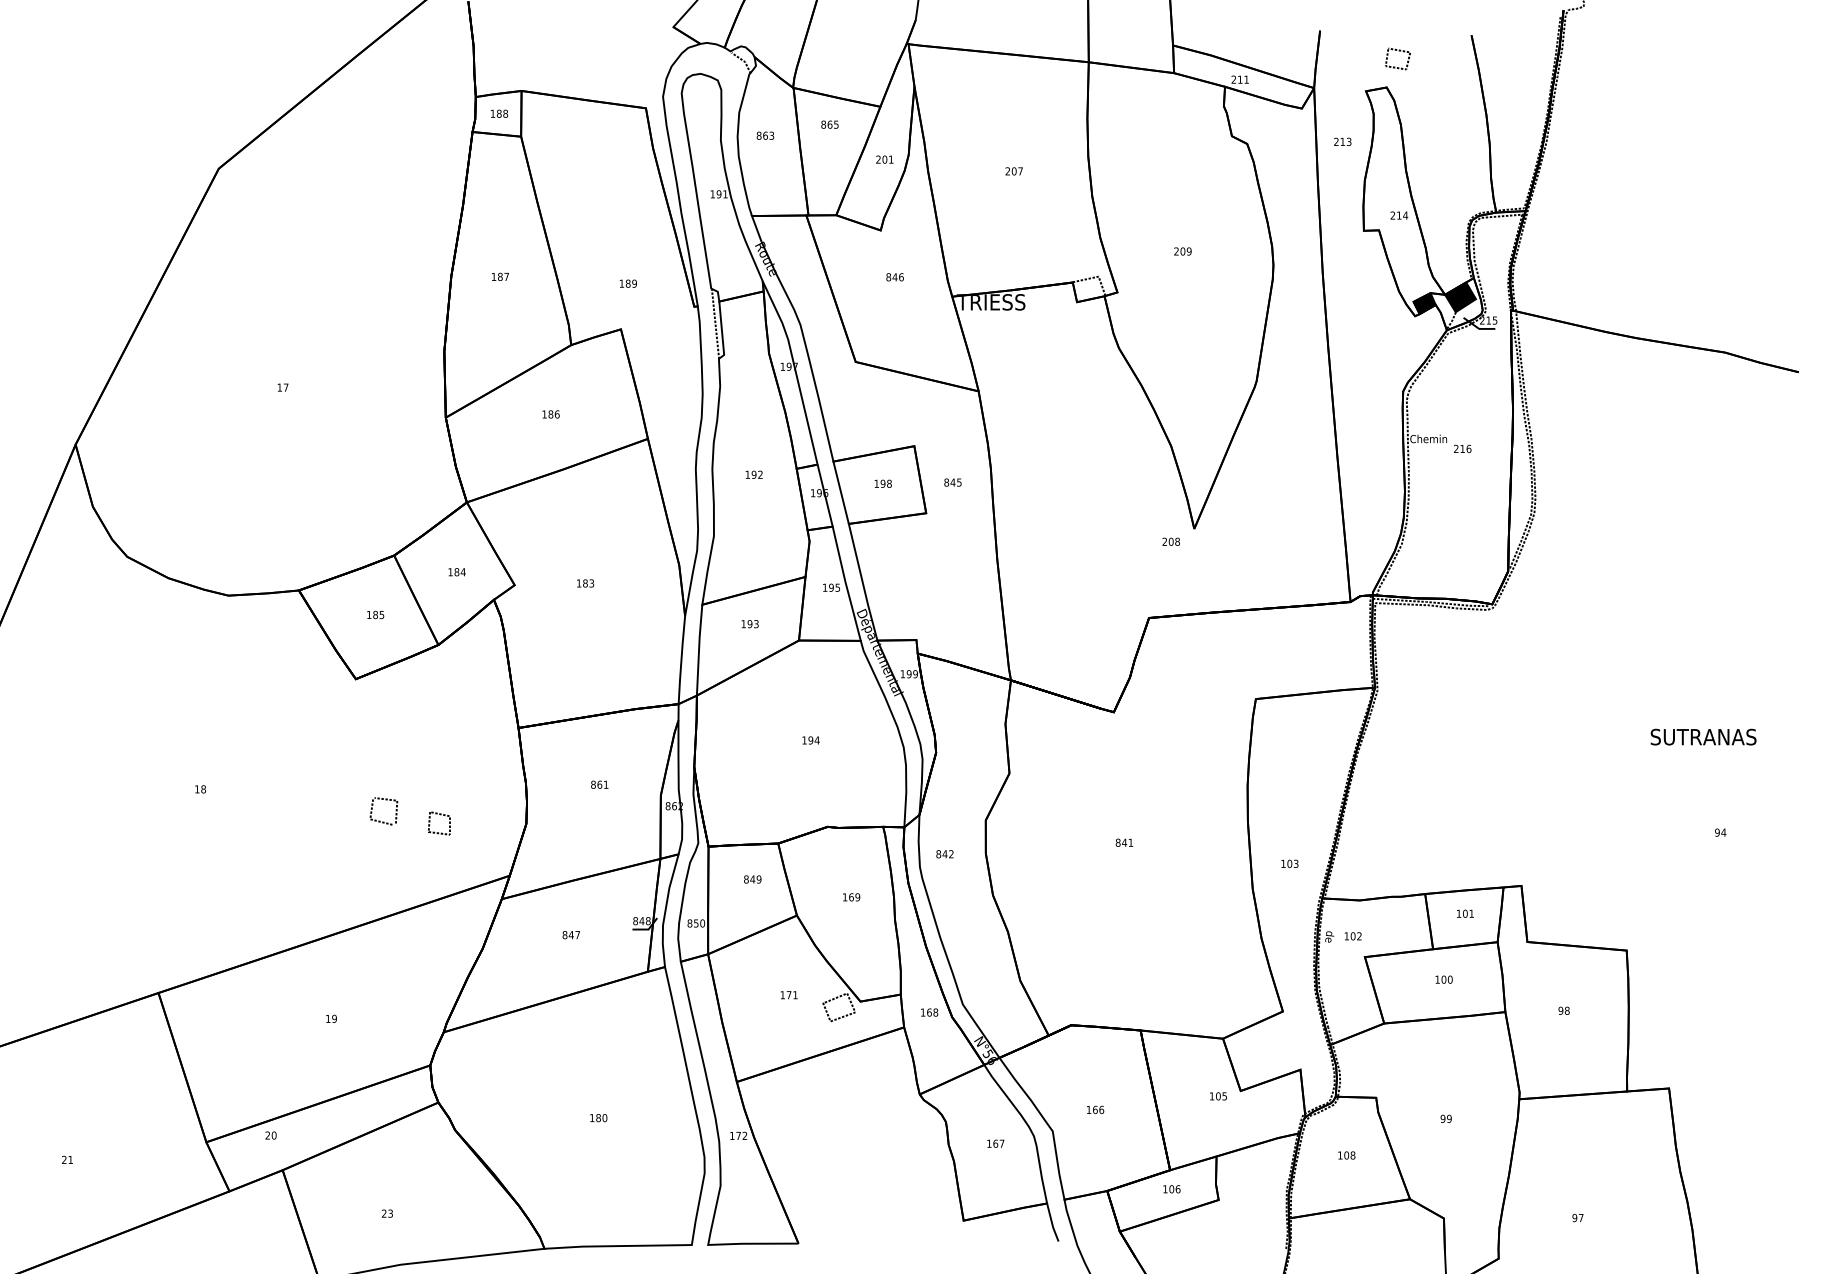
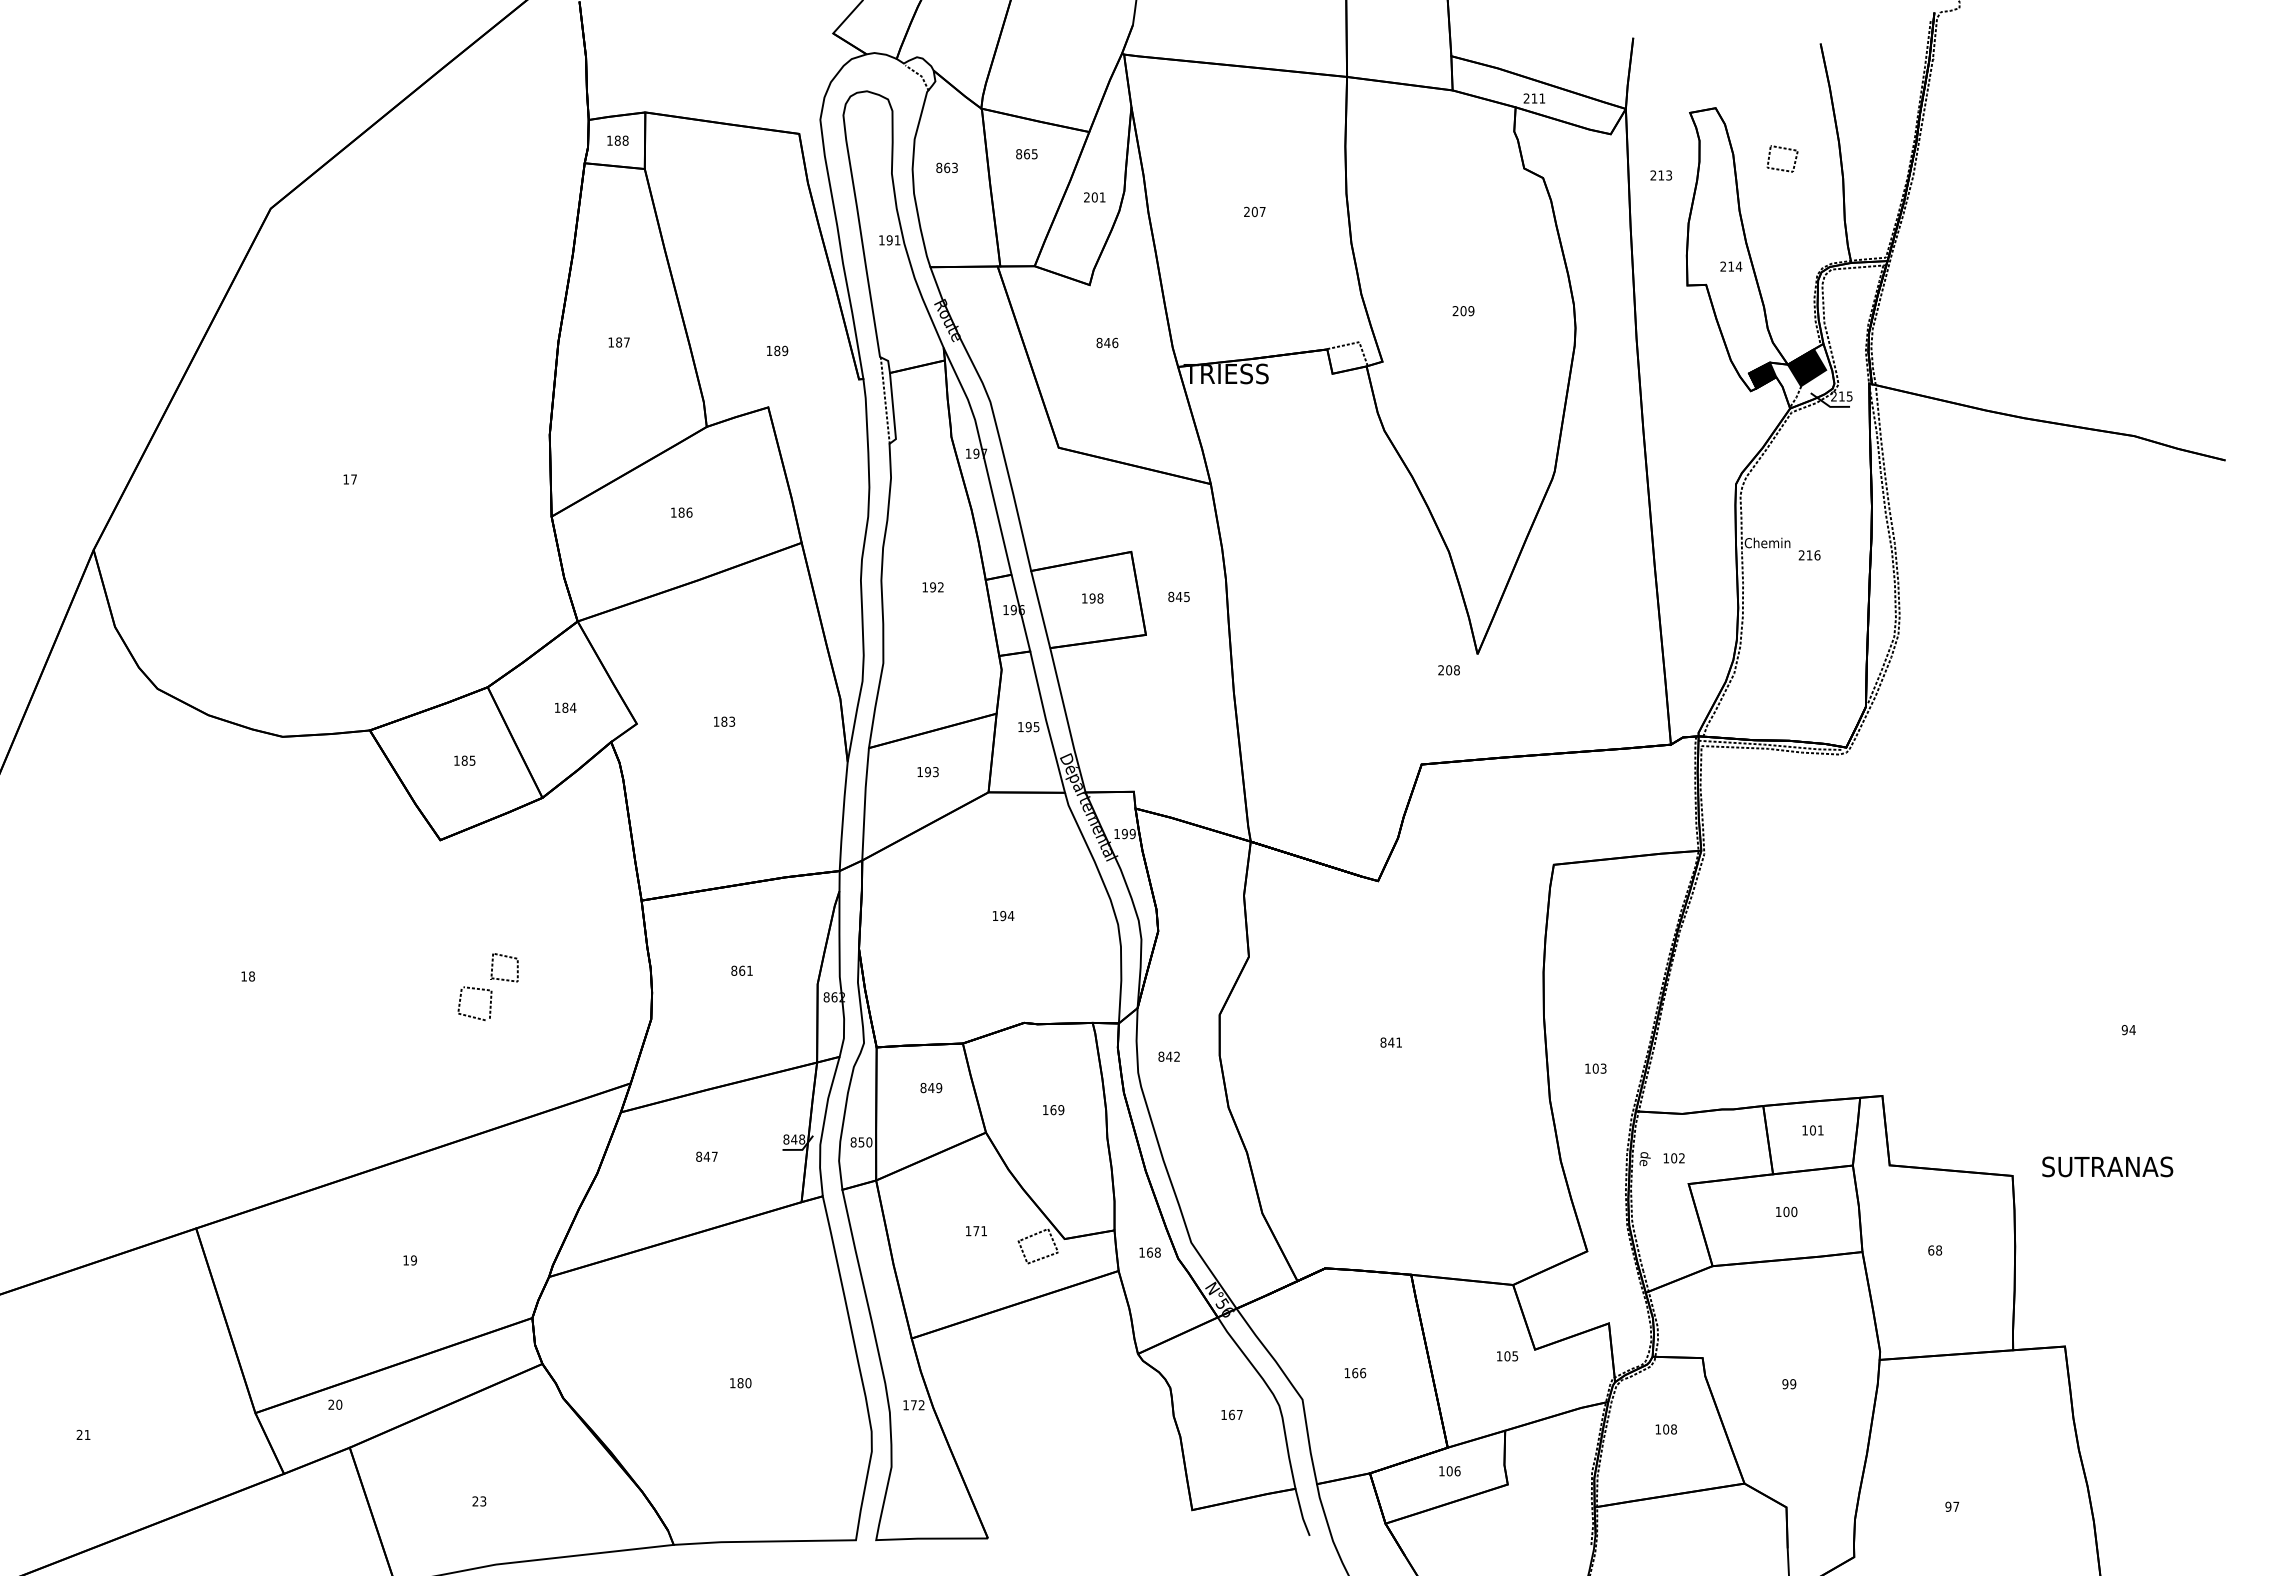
line: (1398, 51) -> (1783, 149), moved
text: (1703, 736) -> (2107, 1166), moved
part: (440, 815) -> (505, 957), moved
text: (1561, 1010) -> (1931, 1250), 98 -> 68

